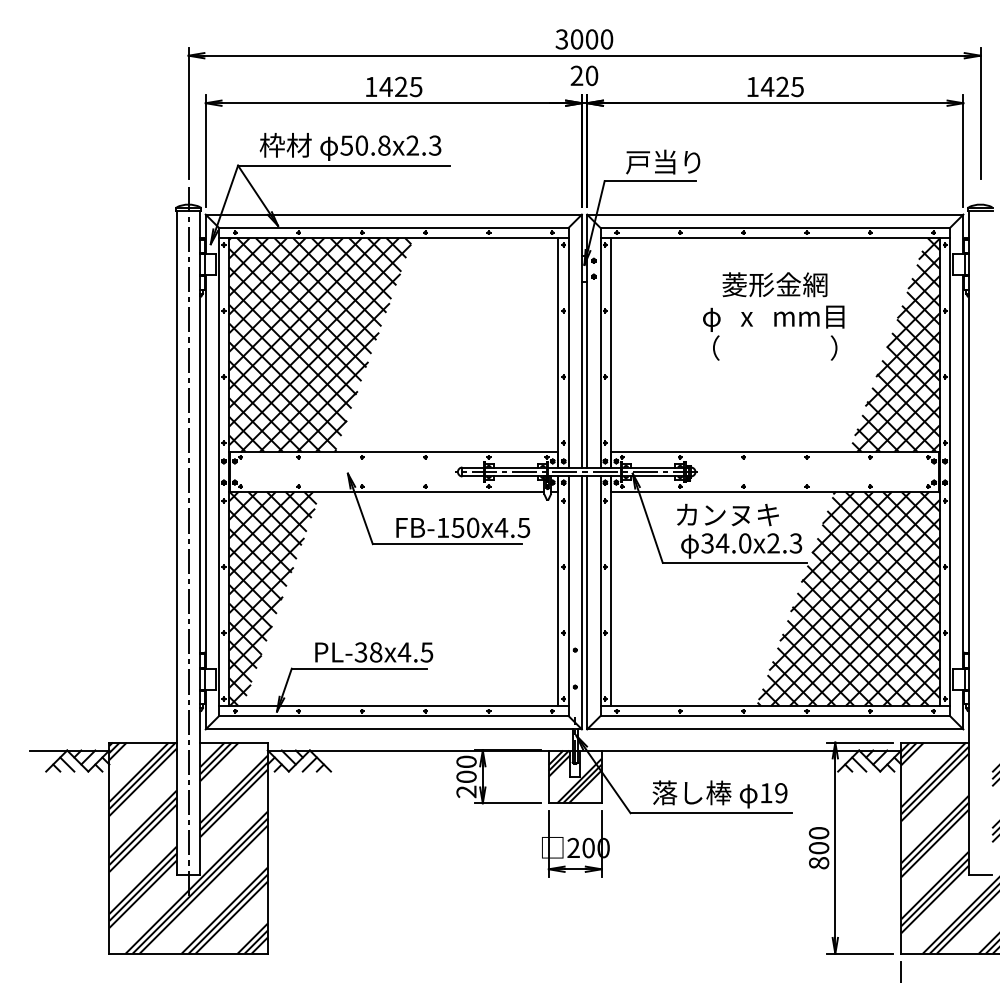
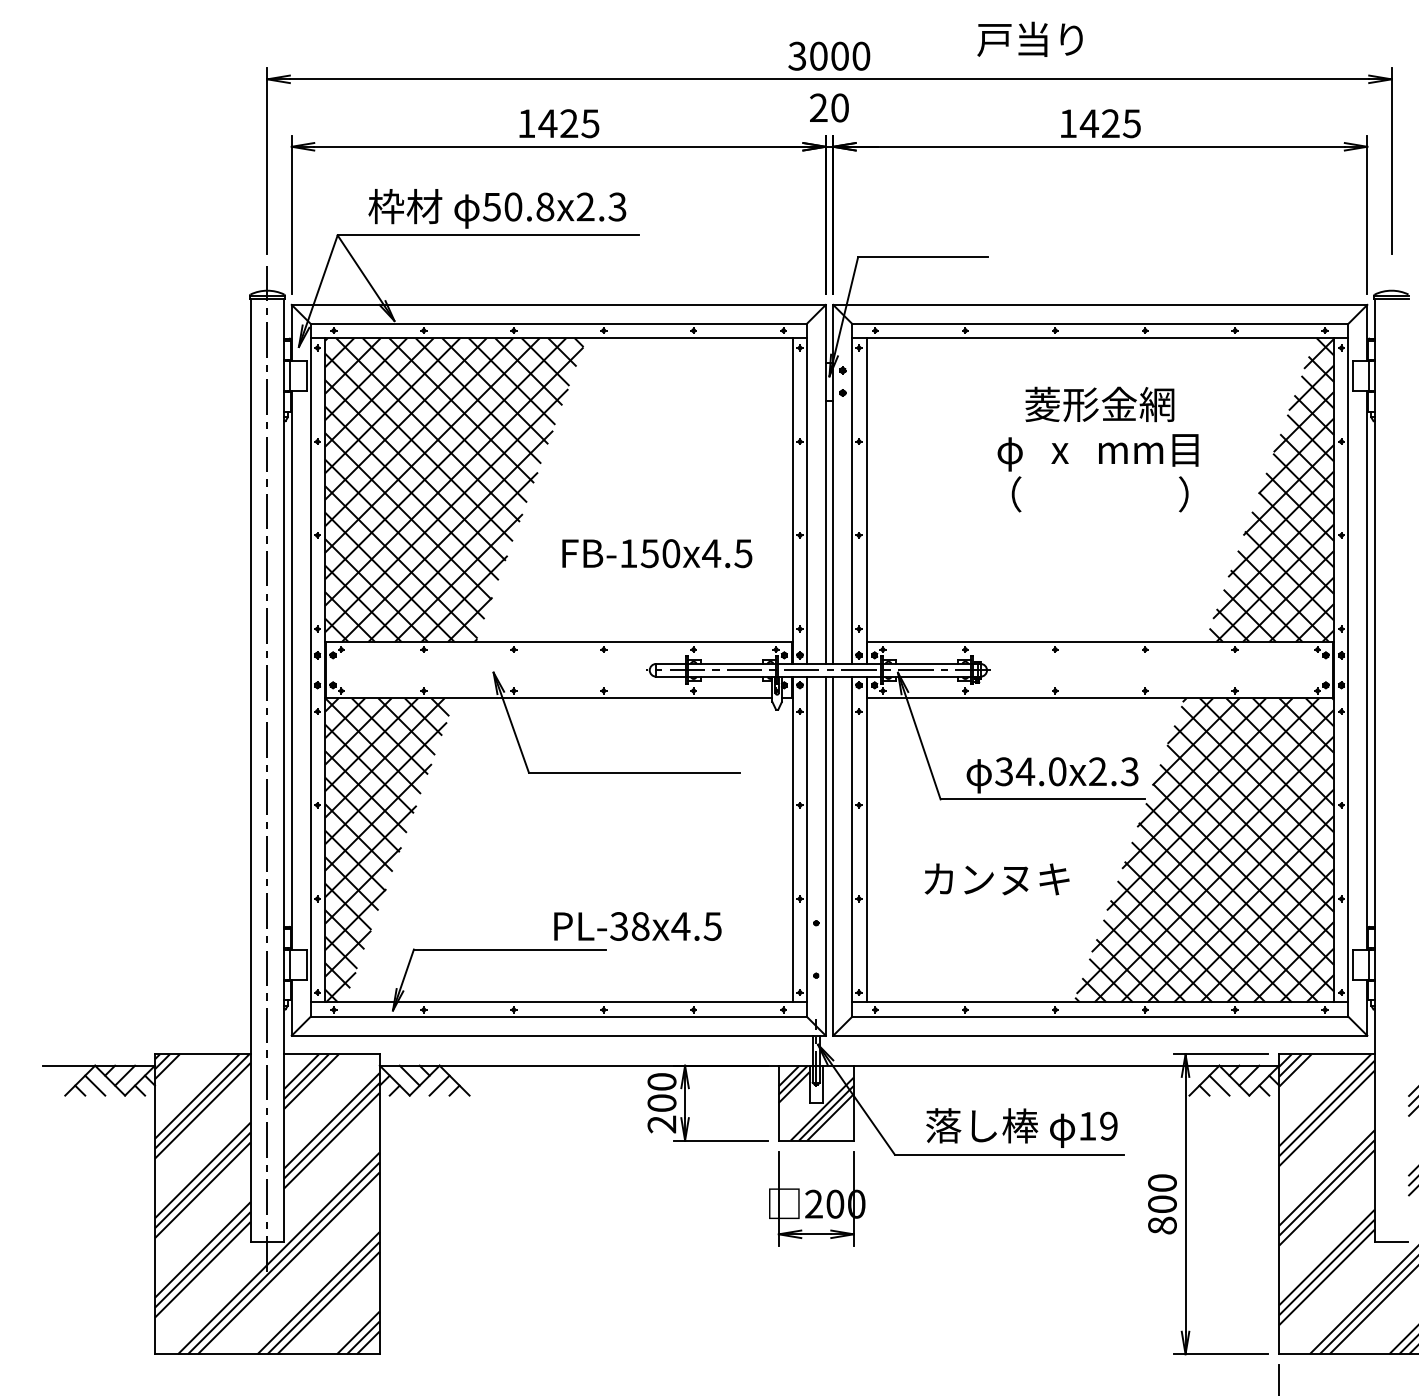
text: (662, 161) -> (1029, 38), moved
text: (727, 515) -> (996, 879), moved
text: (463, 527) -> (657, 553), moved
text: (373, 652) -> (637, 926), moved

